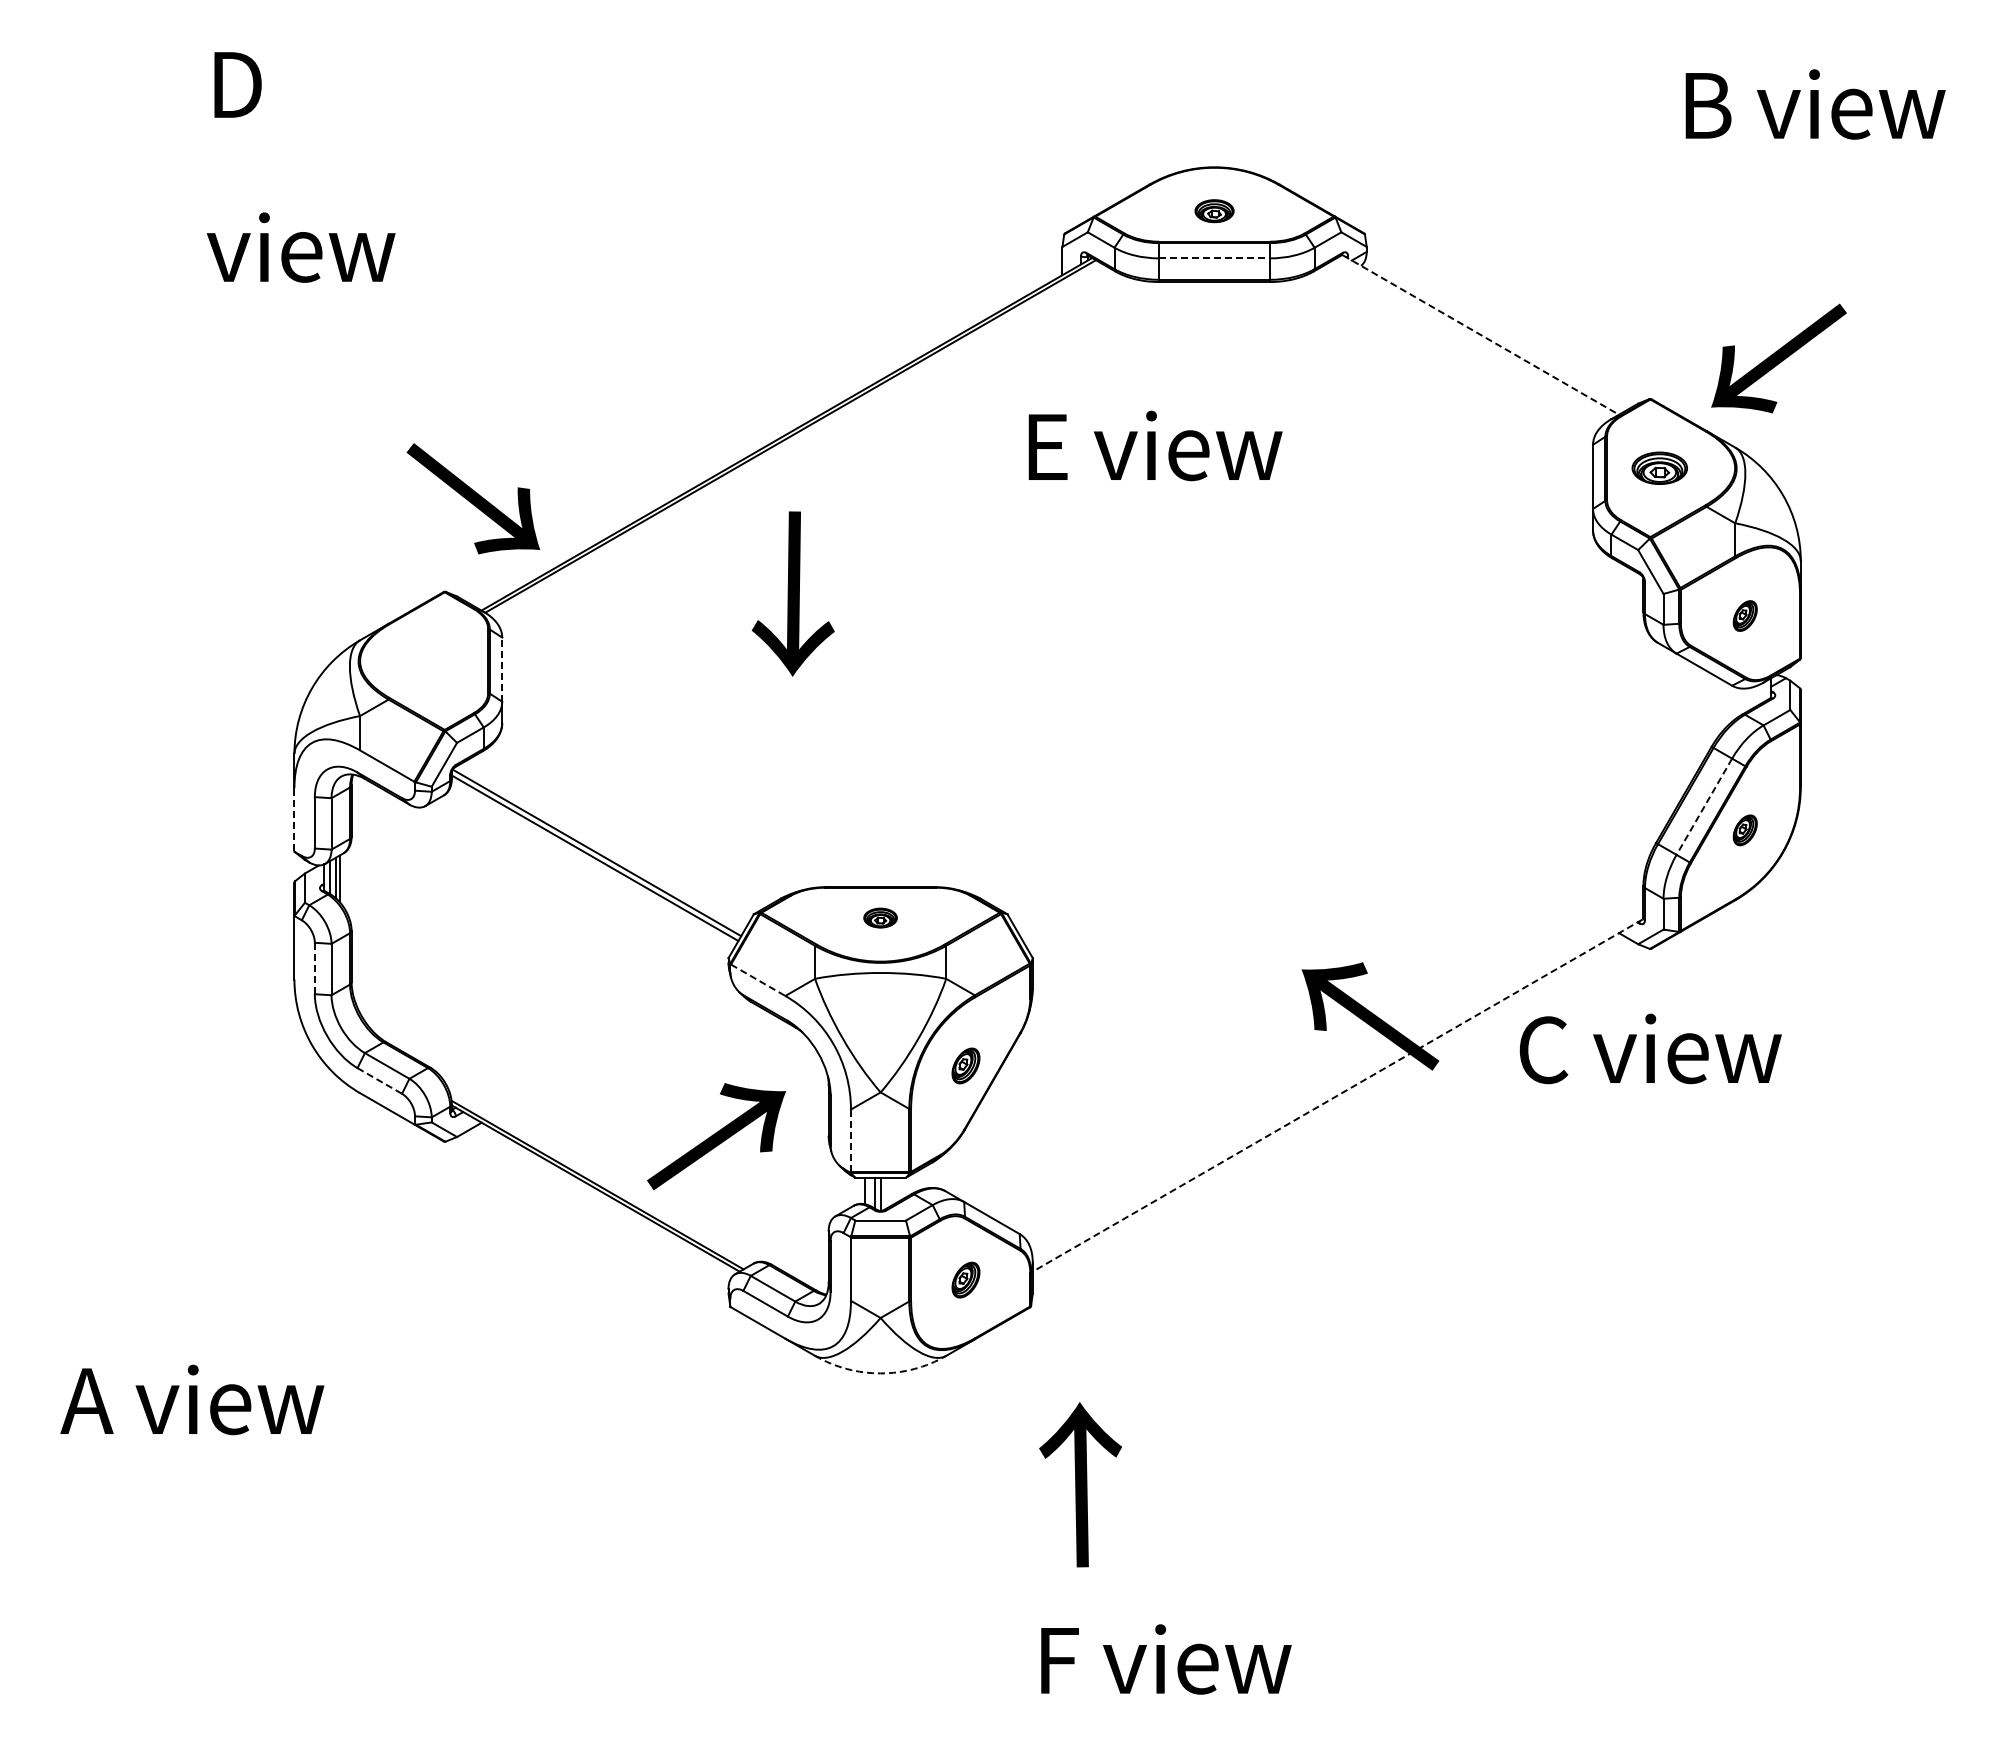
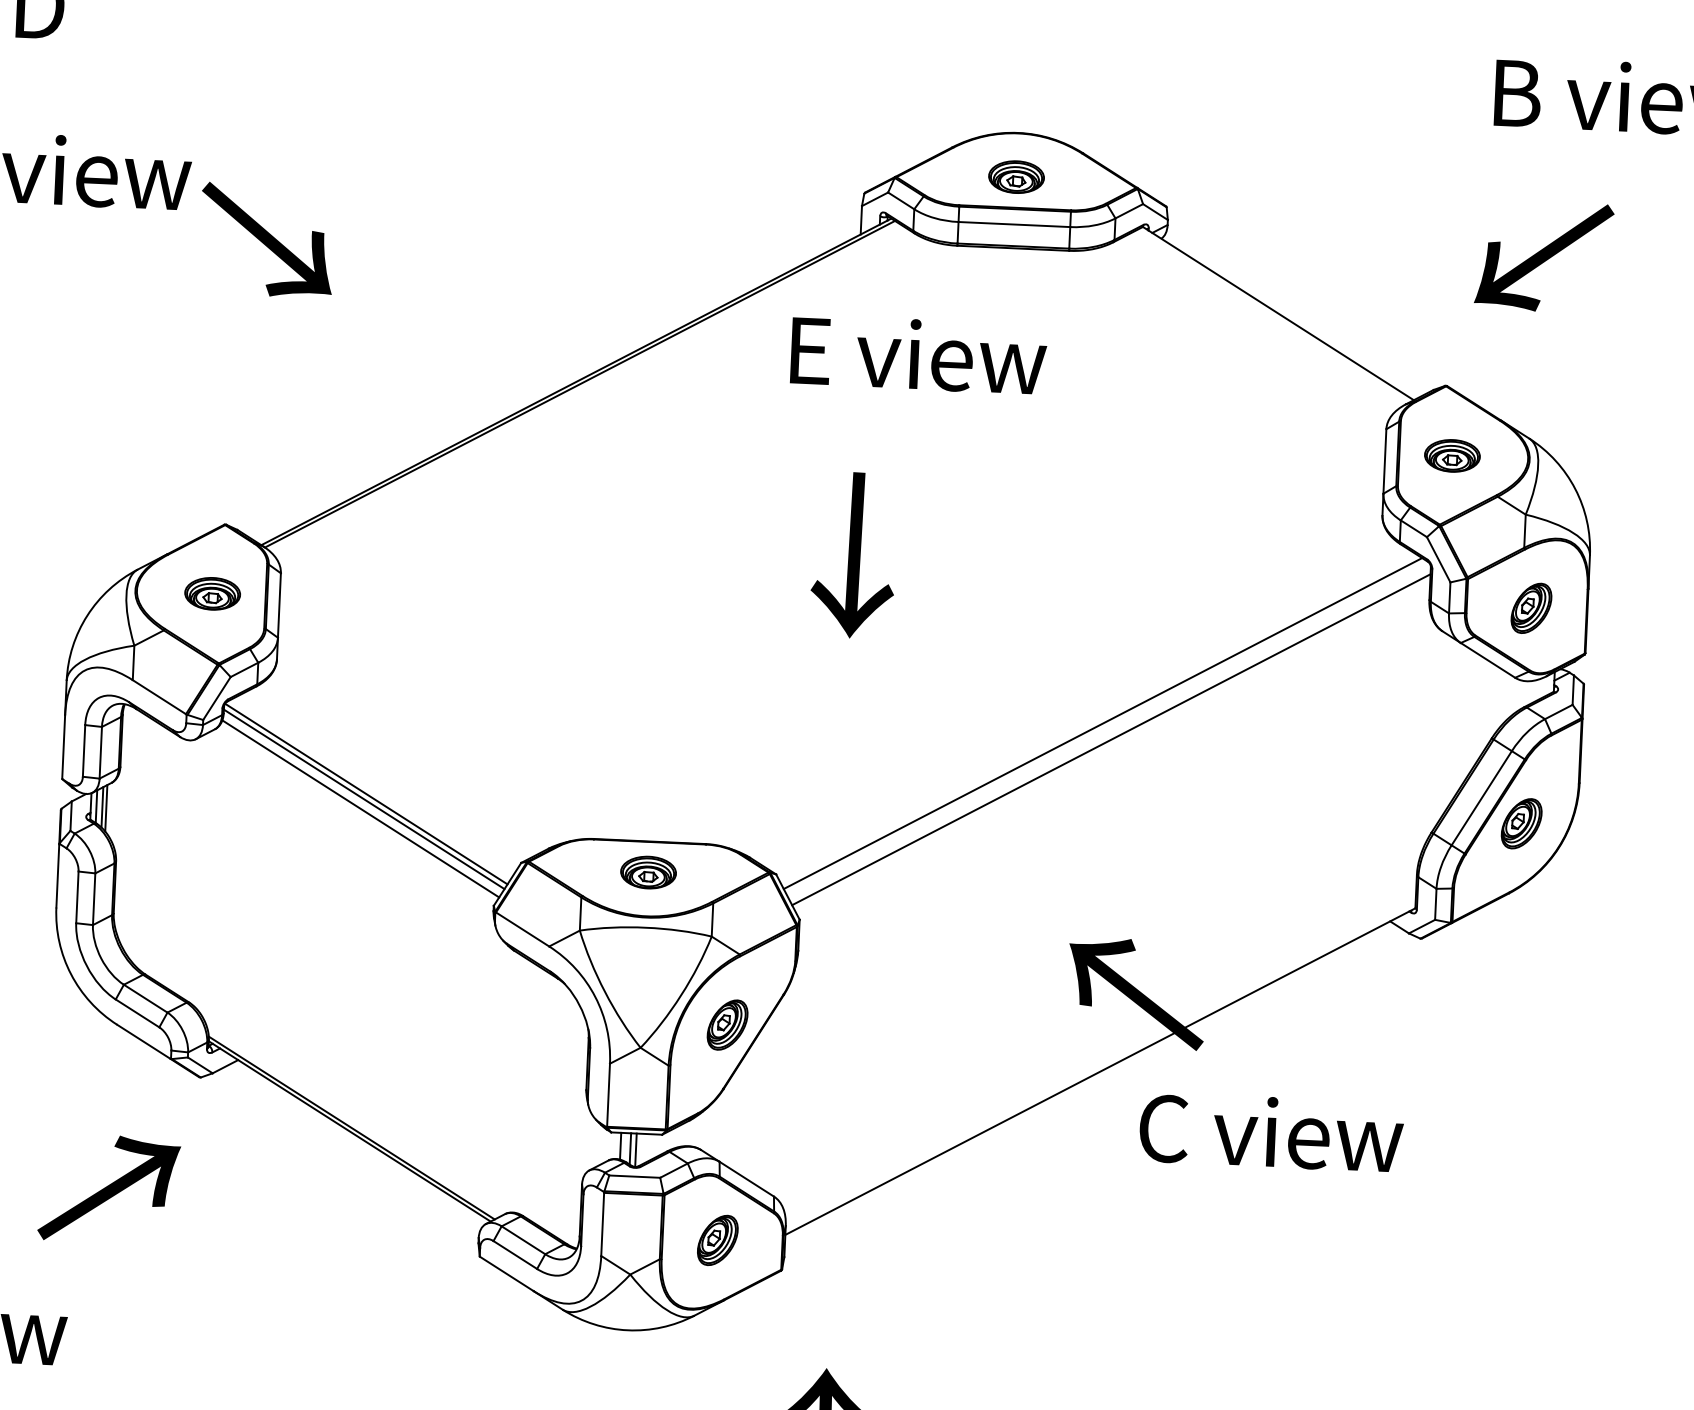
part: (1214, 210) -> (1016, 176), size x1.43
line: (1214, 258) -> (1014, 224), dashed -> solid
line: (1481, 335) -> (1279, 314), dashed -> solid
text: (1778, 358) -> (1543, 256), moved
text: (1155, 445) -> (918, 354), moved
text: (473, 498) -> (267, 240), moved
text: (792, 593) -> (853, 554), moved
part: (1745, 615) -> (1531, 607), size x1.67
part: (435, 660) -> (212, 593), added
line: (502, 669) -> (279, 605), dashed -> solid
line: (1324, 749) -> (1102, 723), added
line: (1333, 765) -> (1110, 739), added
line: (1704, 806) -> (1481, 797), dashed -> solid
line: (294, 819) -> (63, 746), dashed -> solid
part: (1745, 830) -> (1522, 823), size x1.67
line: (591, 867) -> (360, 808), added
part: (880, 917) -> (648, 871), size x1.67
line: (314, 968) -> (77, 897), dashed -> solid
line: (758, 980) -> (522, 929), dashed -> solid
text: (1650, 1048) -> (1271, 1131), moved
part: (965, 1065) -> (727, 1024), size x1.43
line: (379, 1080) -> (137, 1012), dashed -> solid
line: (1337, 1095) -> (1099, 1071), dashed -> solid
text: (716, 1136) -> (109, 1188), moved
line: (850, 1141) -> (608, 1095), dashed -> solid
part: (965, 1279) -> (717, 1239), size x1.43
arc: (880, 1373) -> (627, 1330), dashed -> solid

